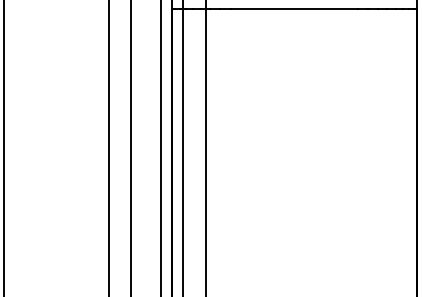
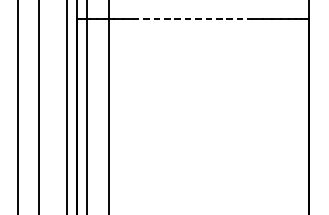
line: (294, 9) -> (193, 19), solid -> dashed

